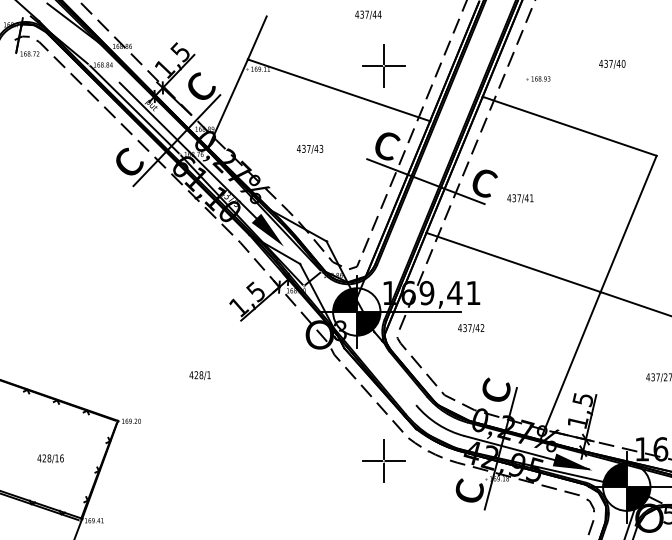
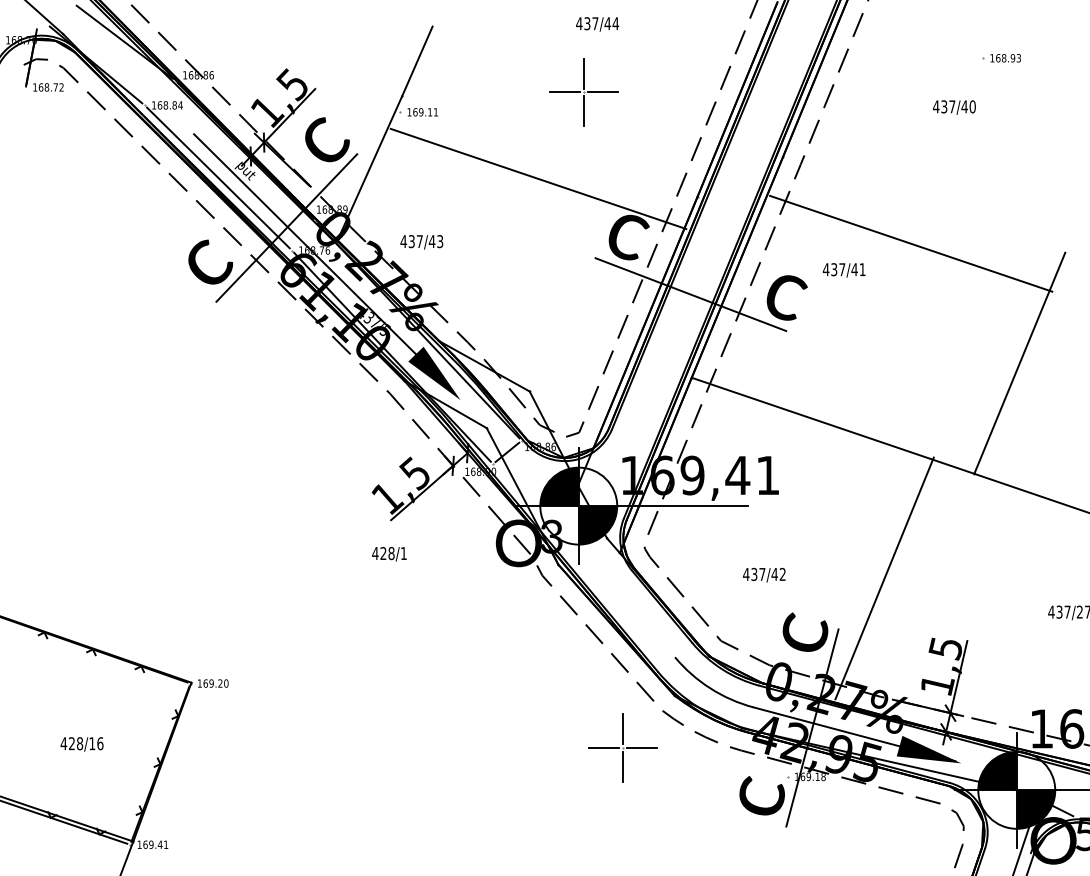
text: (612, 63) -> (954, 106), moved
part: (383, 65) -> (583, 91), moved
part: (538, 78) -> (1001, 57), moved
line: (338, 90) -> (537, 179), moved
line: (569, 125) -> (910, 242), moved
text: (309, 149) -> (420, 242), moved
text: (520, 198) -> (844, 270), moved
text: (471, 328) -> (764, 575), moved
line: (570, 366) -> (884, 578), moved
text: (199, 375) -> (388, 554), moved

